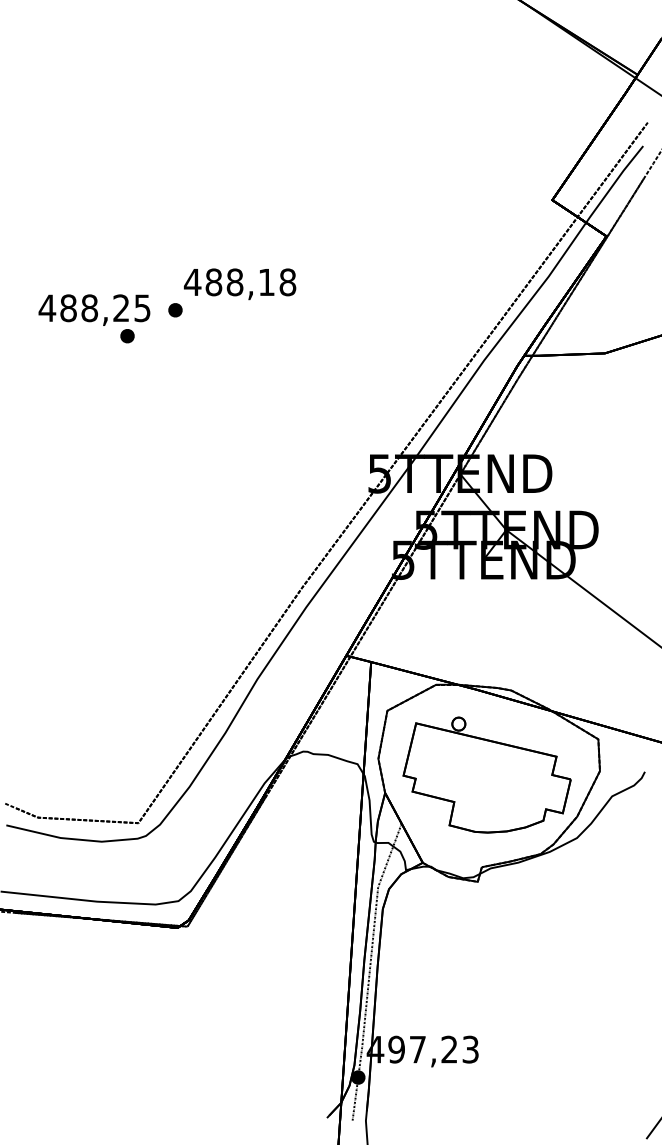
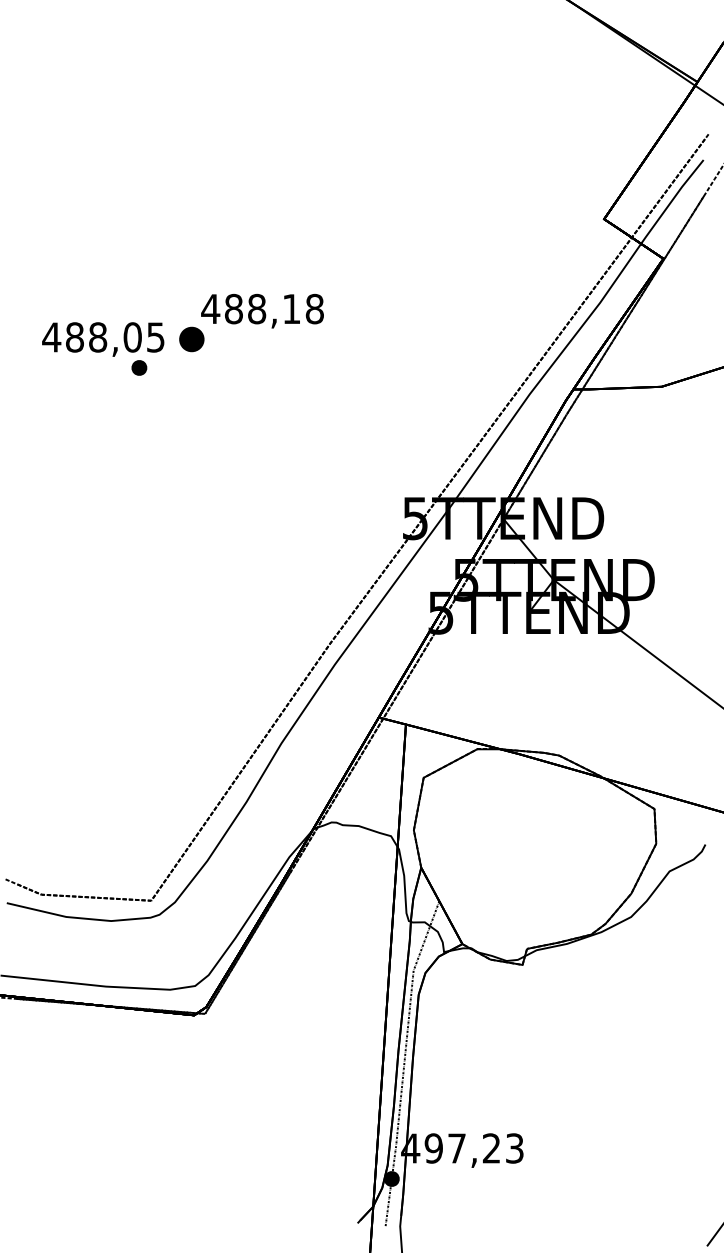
text: (121, 308) -> (132, 337), 488,25 -> 488,05
part: (175, 310) -> (191, 339), size x1.6
part: (486, 774) -> (532, 847), removed

